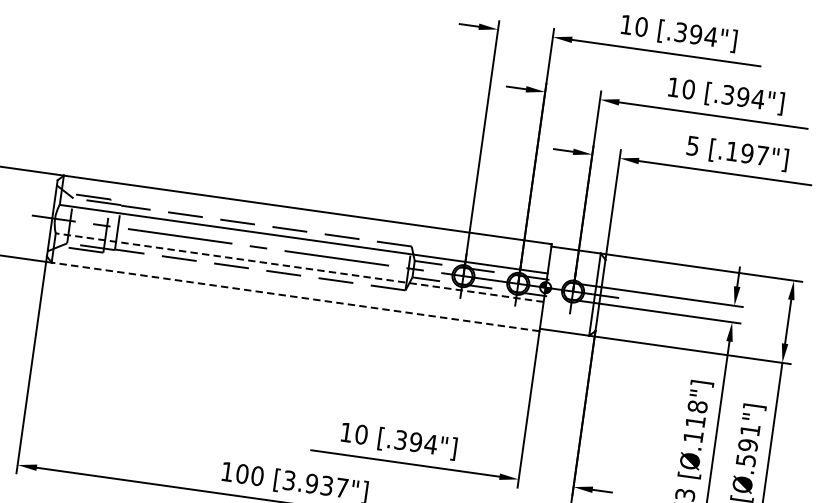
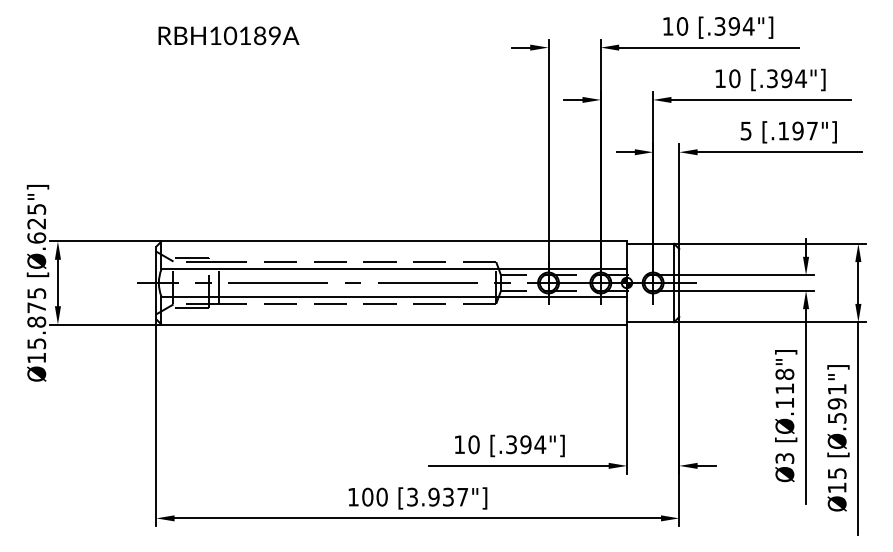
line: (300, 267) -> (394, 296), dashed -> solid
line: (295, 296) -> (394, 324), dashed -> solid

